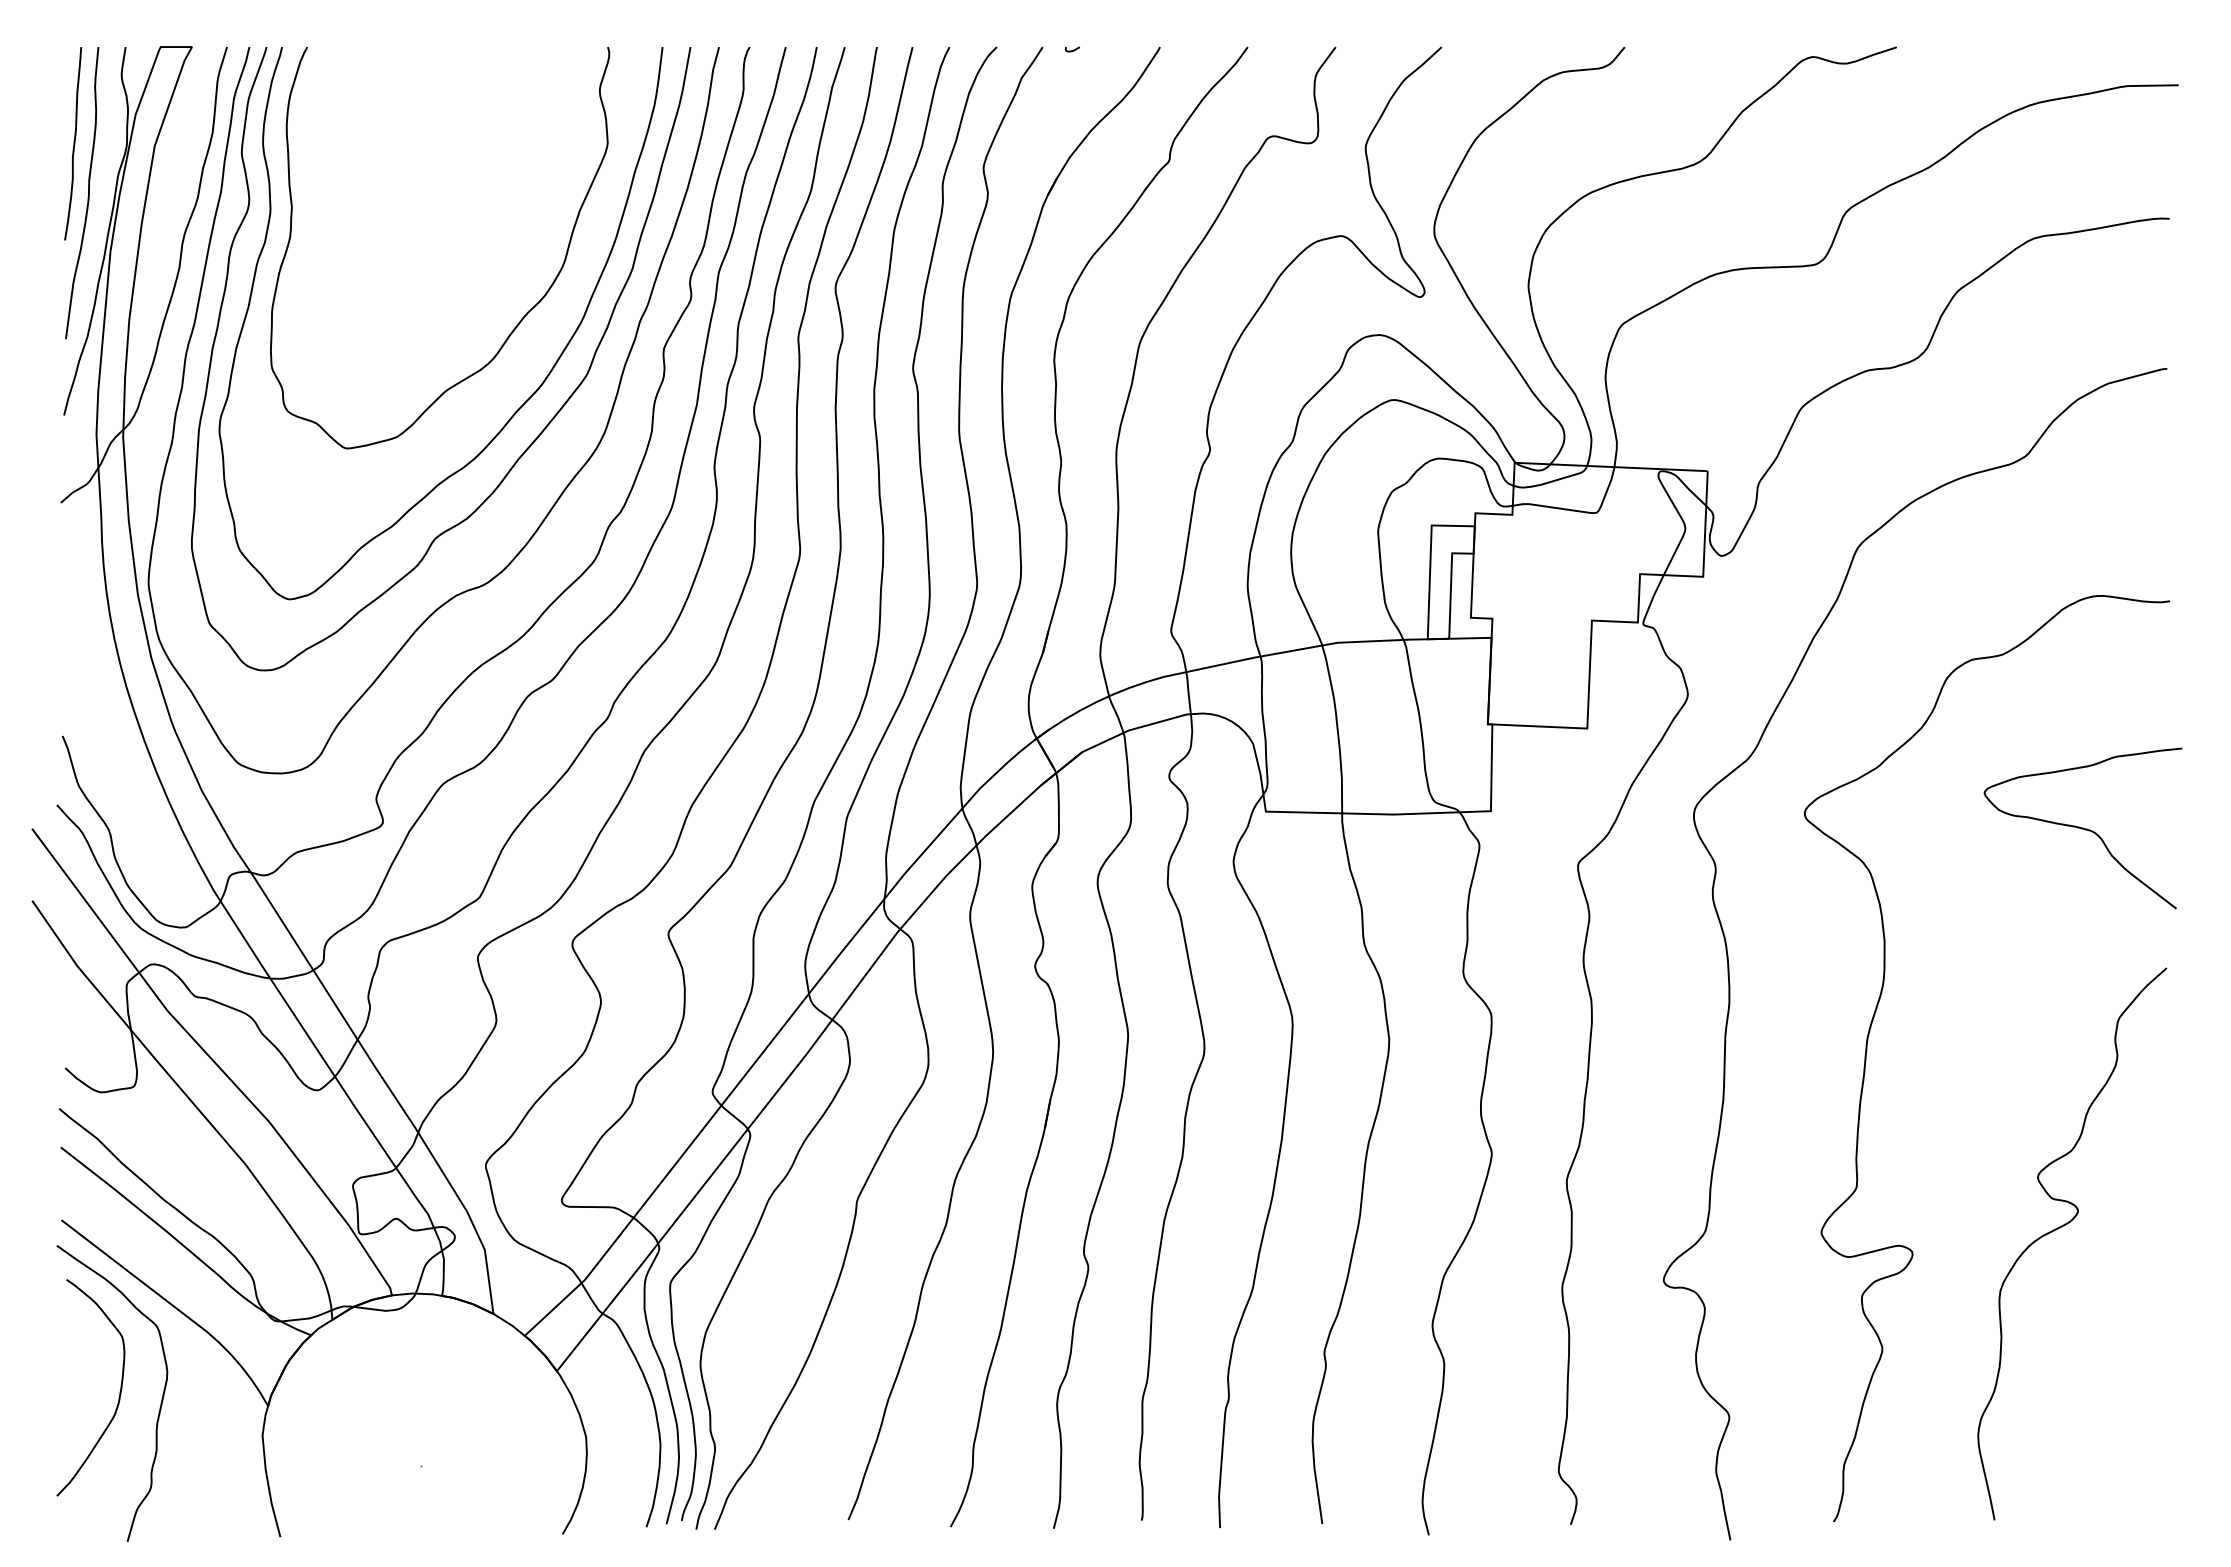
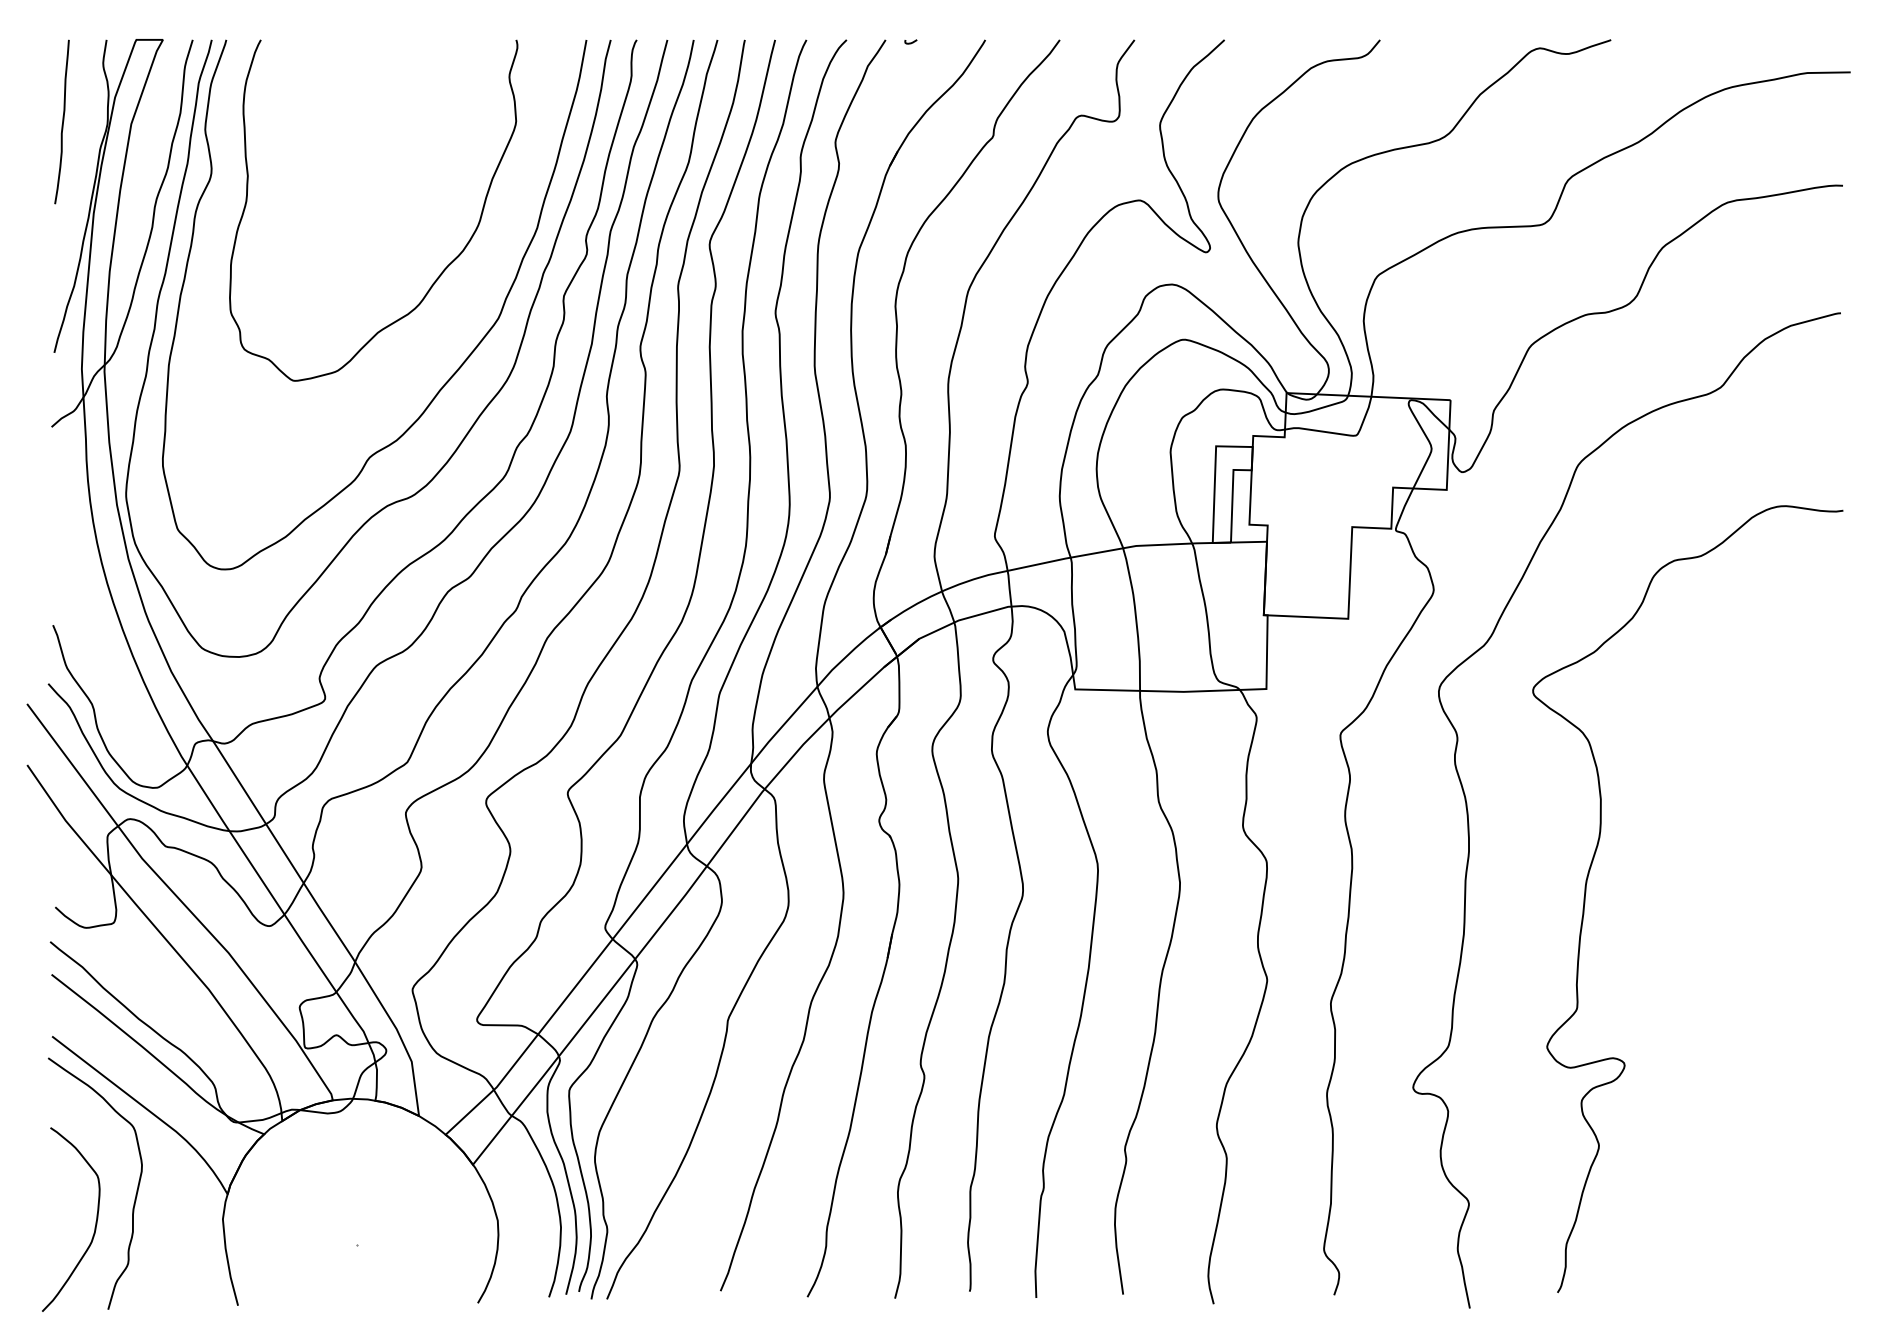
curve: (88, 193) -> (75, 164), removed
curve: (530, 395) -> (450, 335), removed
curve: (2082, 828) -> (1768, 703), removed
curve: (2064, 1226) -> (1753, 1041), removed
curve: (119, 1391) -> (95, 1222), moved

